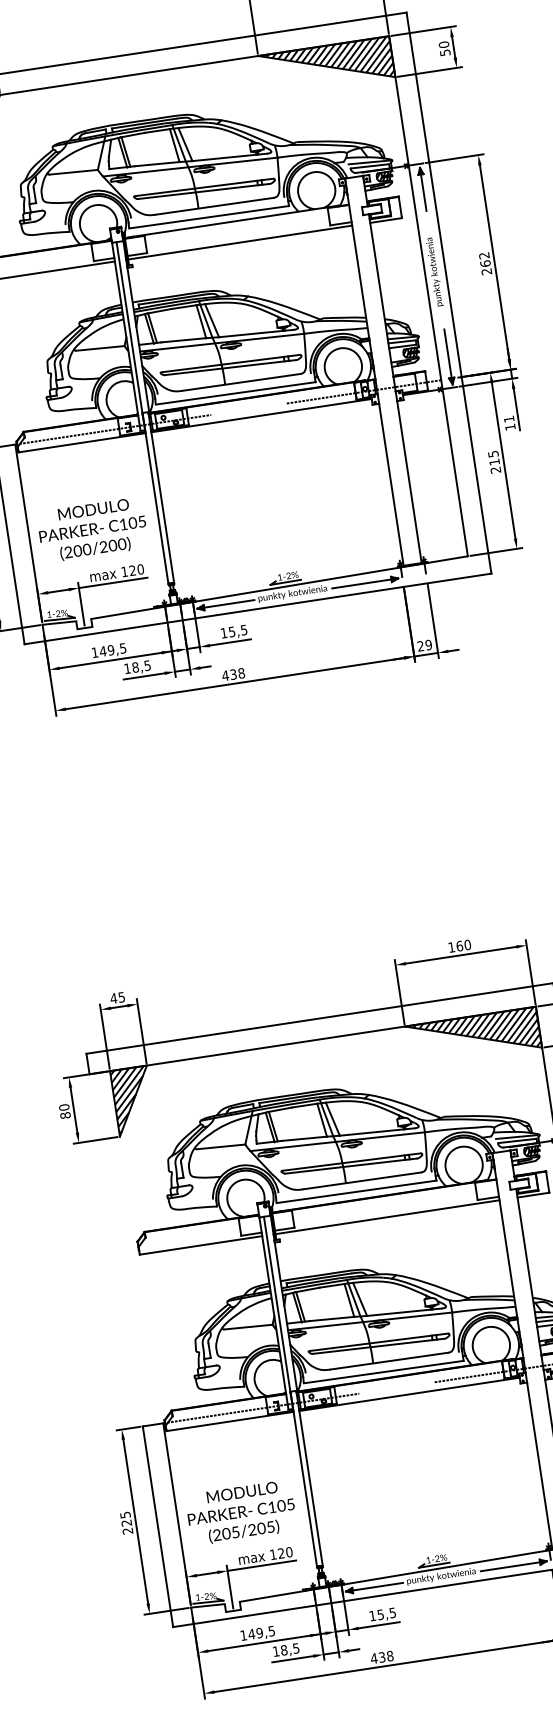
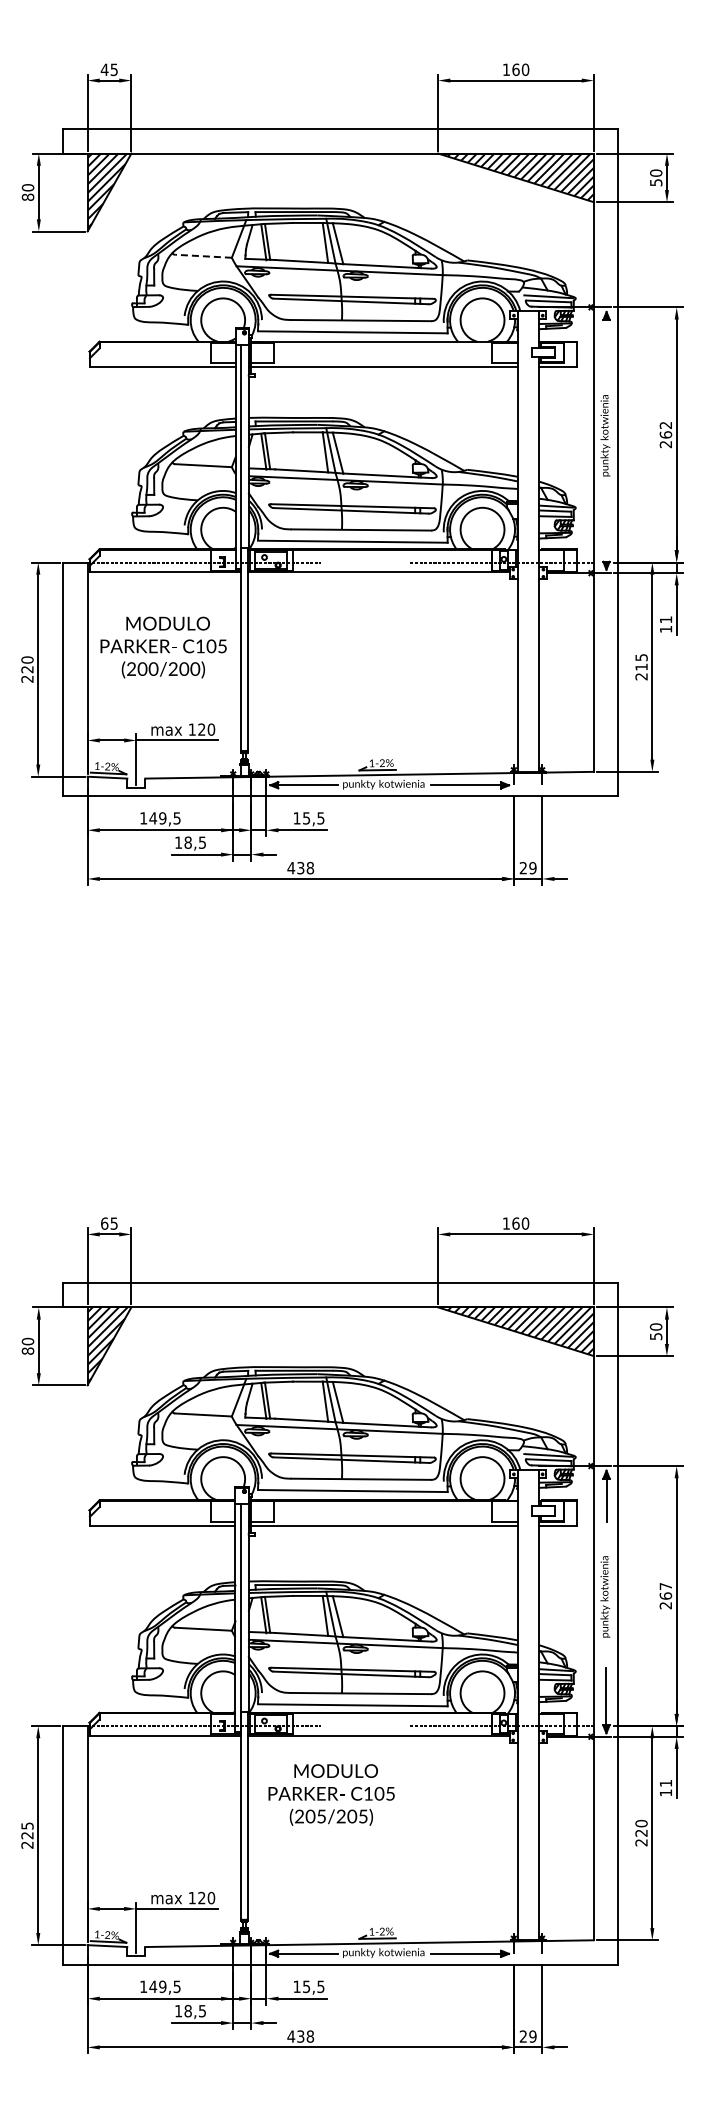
line: (73, 172) -> (203, 256), solid -> dashed
line: (423, 192) -> (606, 341), removed
line: (447, 353) -> (606, 532), removed
text: (92, 530) -> (163, 647), moved
text: (113, 998) -> (104, 1223), 45 -> 65
text: (241, 1512) -> (331, 1794), moved

